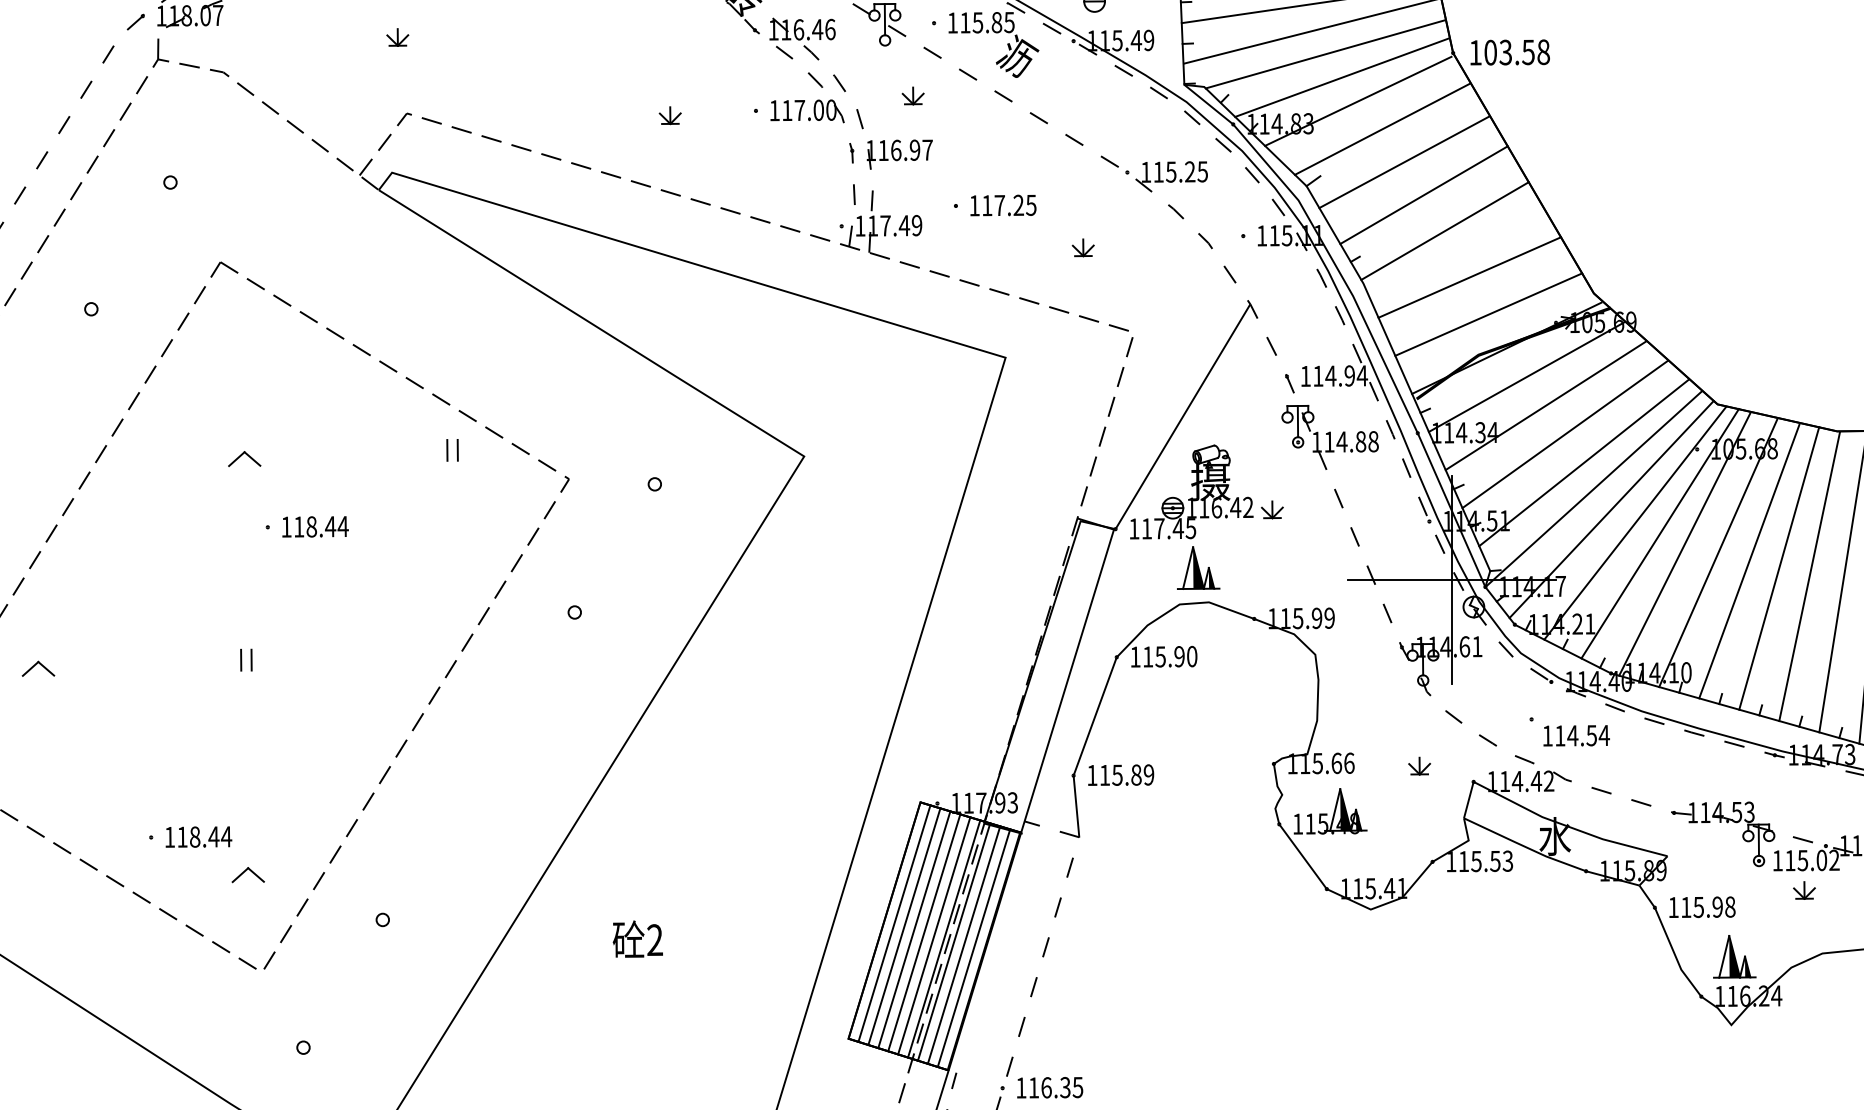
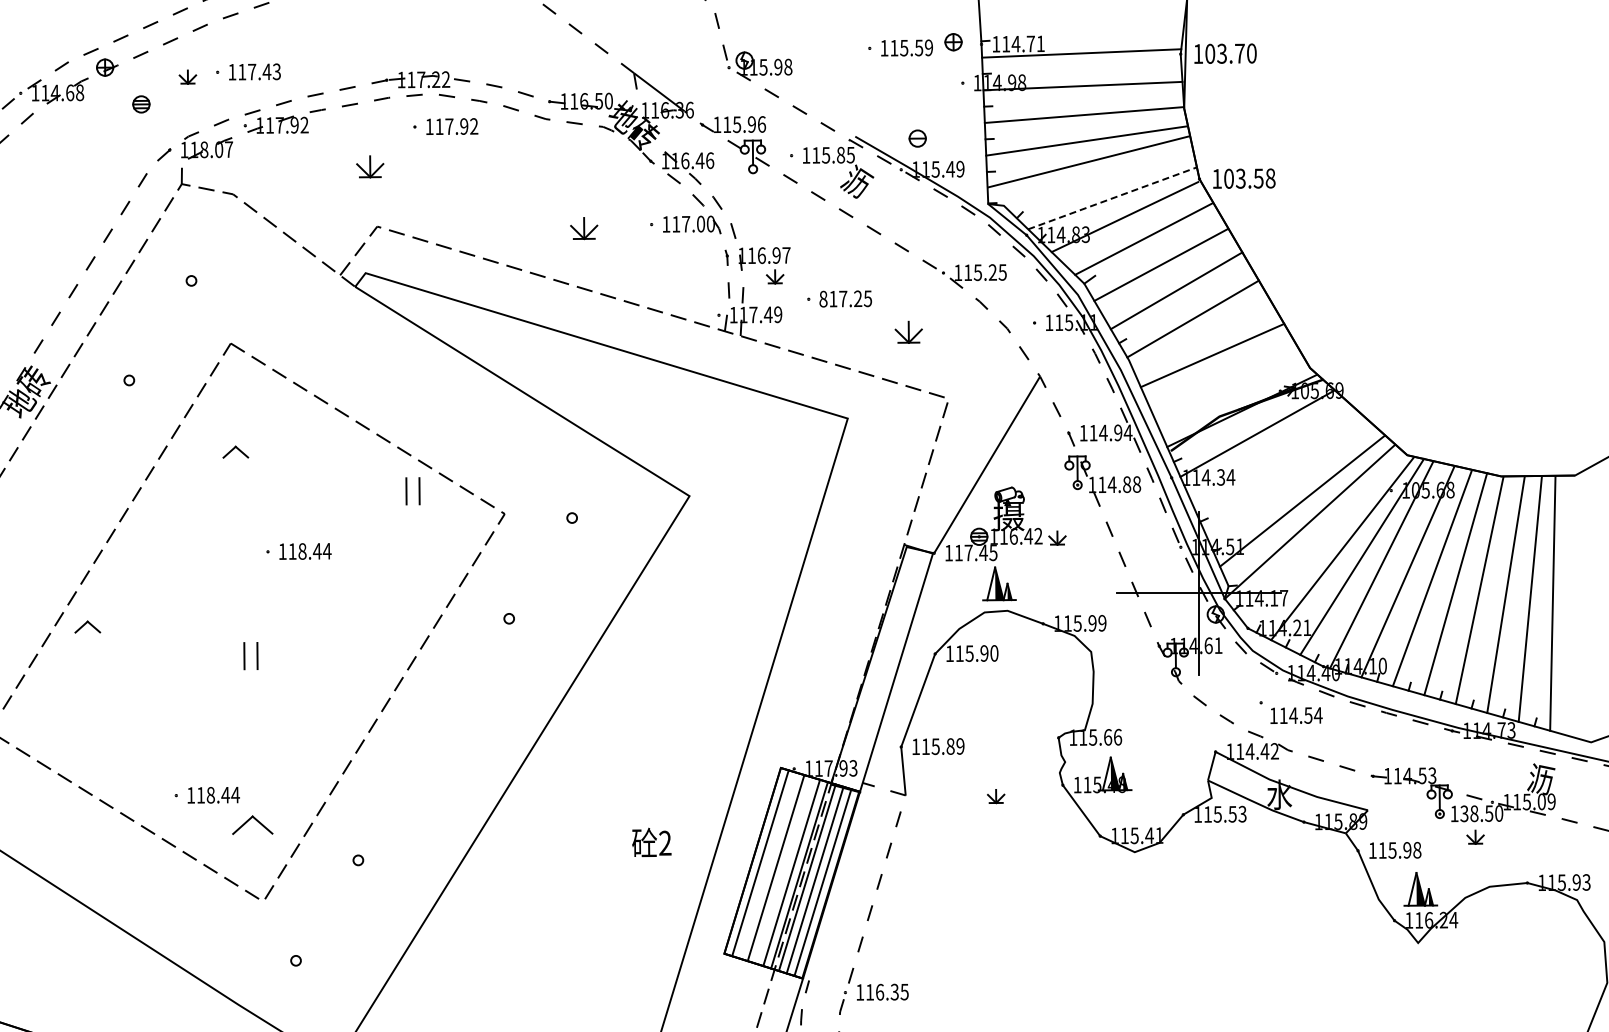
part: (396, 36) -> (369, 166), size x1.6
line: (1325, 53) -> (1099, 179), removed
line: (1342, 77) -> (1112, 198), solid -> dashed
part: (913, 95) -> (775, 276), moved
part: (670, 114) -> (584, 227), size x1.6
text: (974, 204) -> (823, 298), 117.25 -> 817.25
part: (1082, 246) -> (908, 331), size x1.6
line: (1488, 314) -> (1227, 384), removed
line: (1546, 404) -> (1272, 455), removed
line: (1565, 433) -> (1287, 478), removed
part: (452, 450) -> (413, 491), size x1.6
part: (244, 458) -> (235, 451), moved
line: (1610, 509) -> (1323, 537), removed
part: (246, 660) -> (251, 656), size x1.6
part: (38, 668) -> (87, 626), moved
part: (1420, 766) -> (996, 796), moved
text: (1811, 860) -> (1481, 813), 115.02 -> 138.50
part: (248, 874) -> (252, 824), size x1.6
line: (903, 926) -> (767, 865), removed
line: (923, 932) -> (783, 870), removed
text: (637, 937) -> (651, 841), moved

